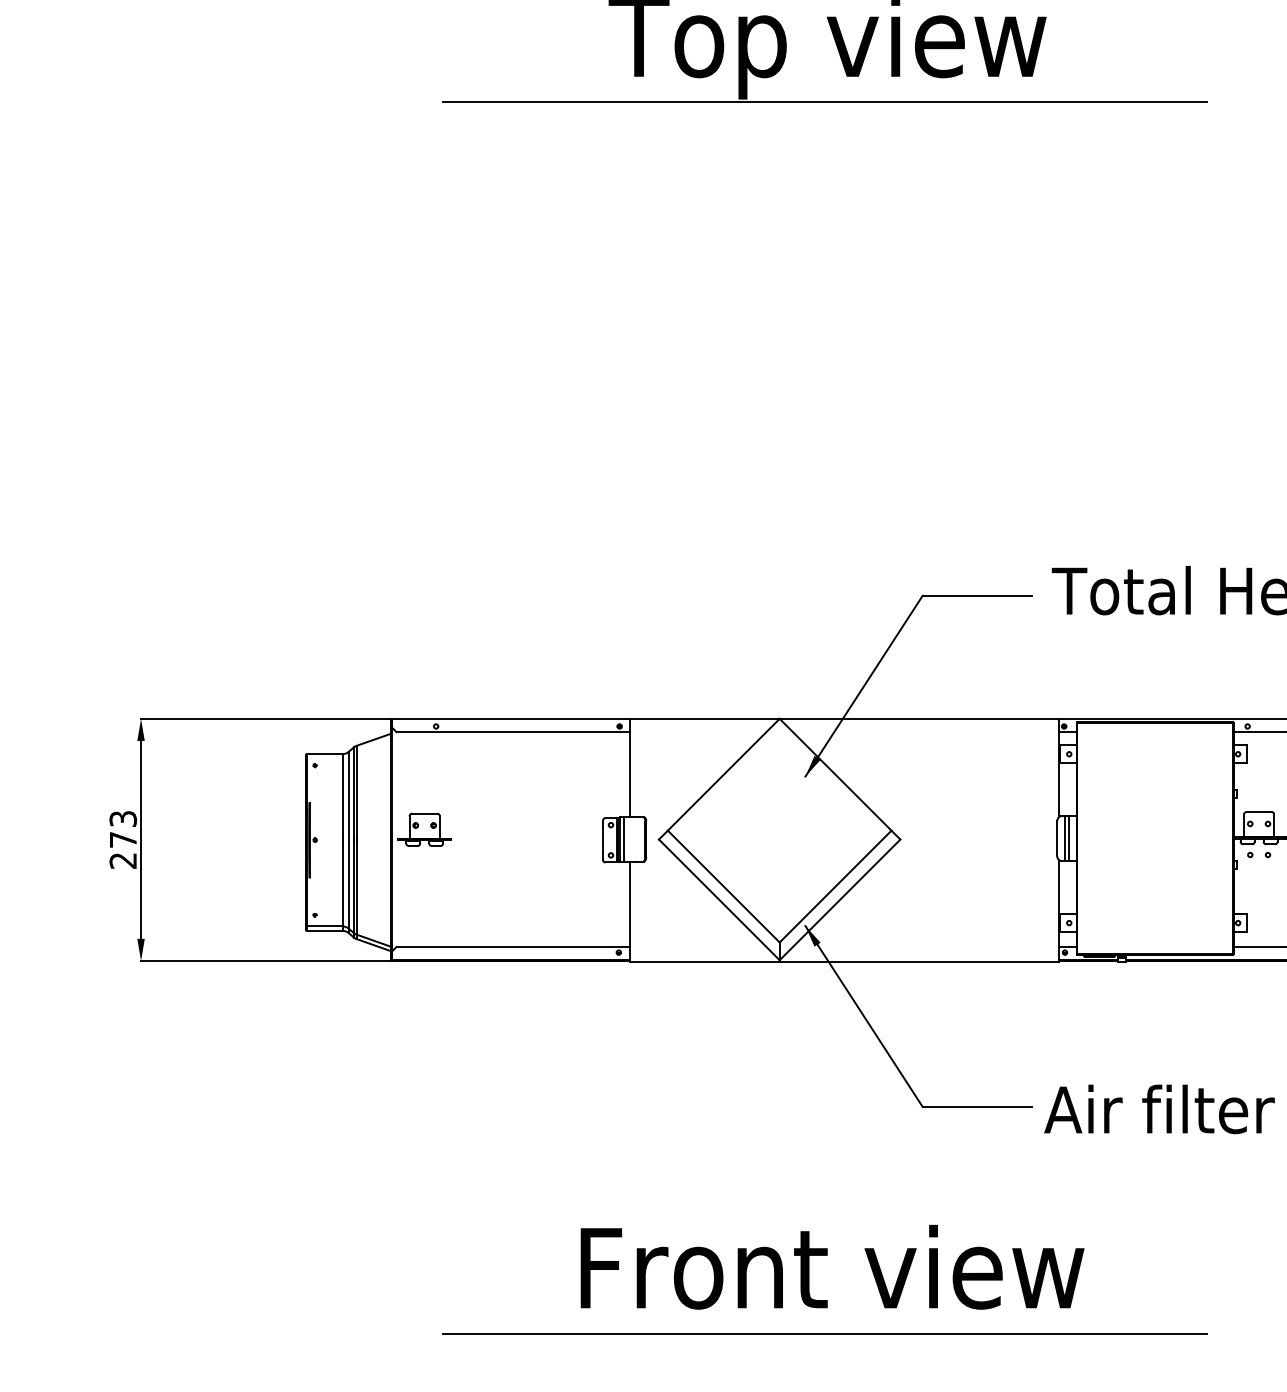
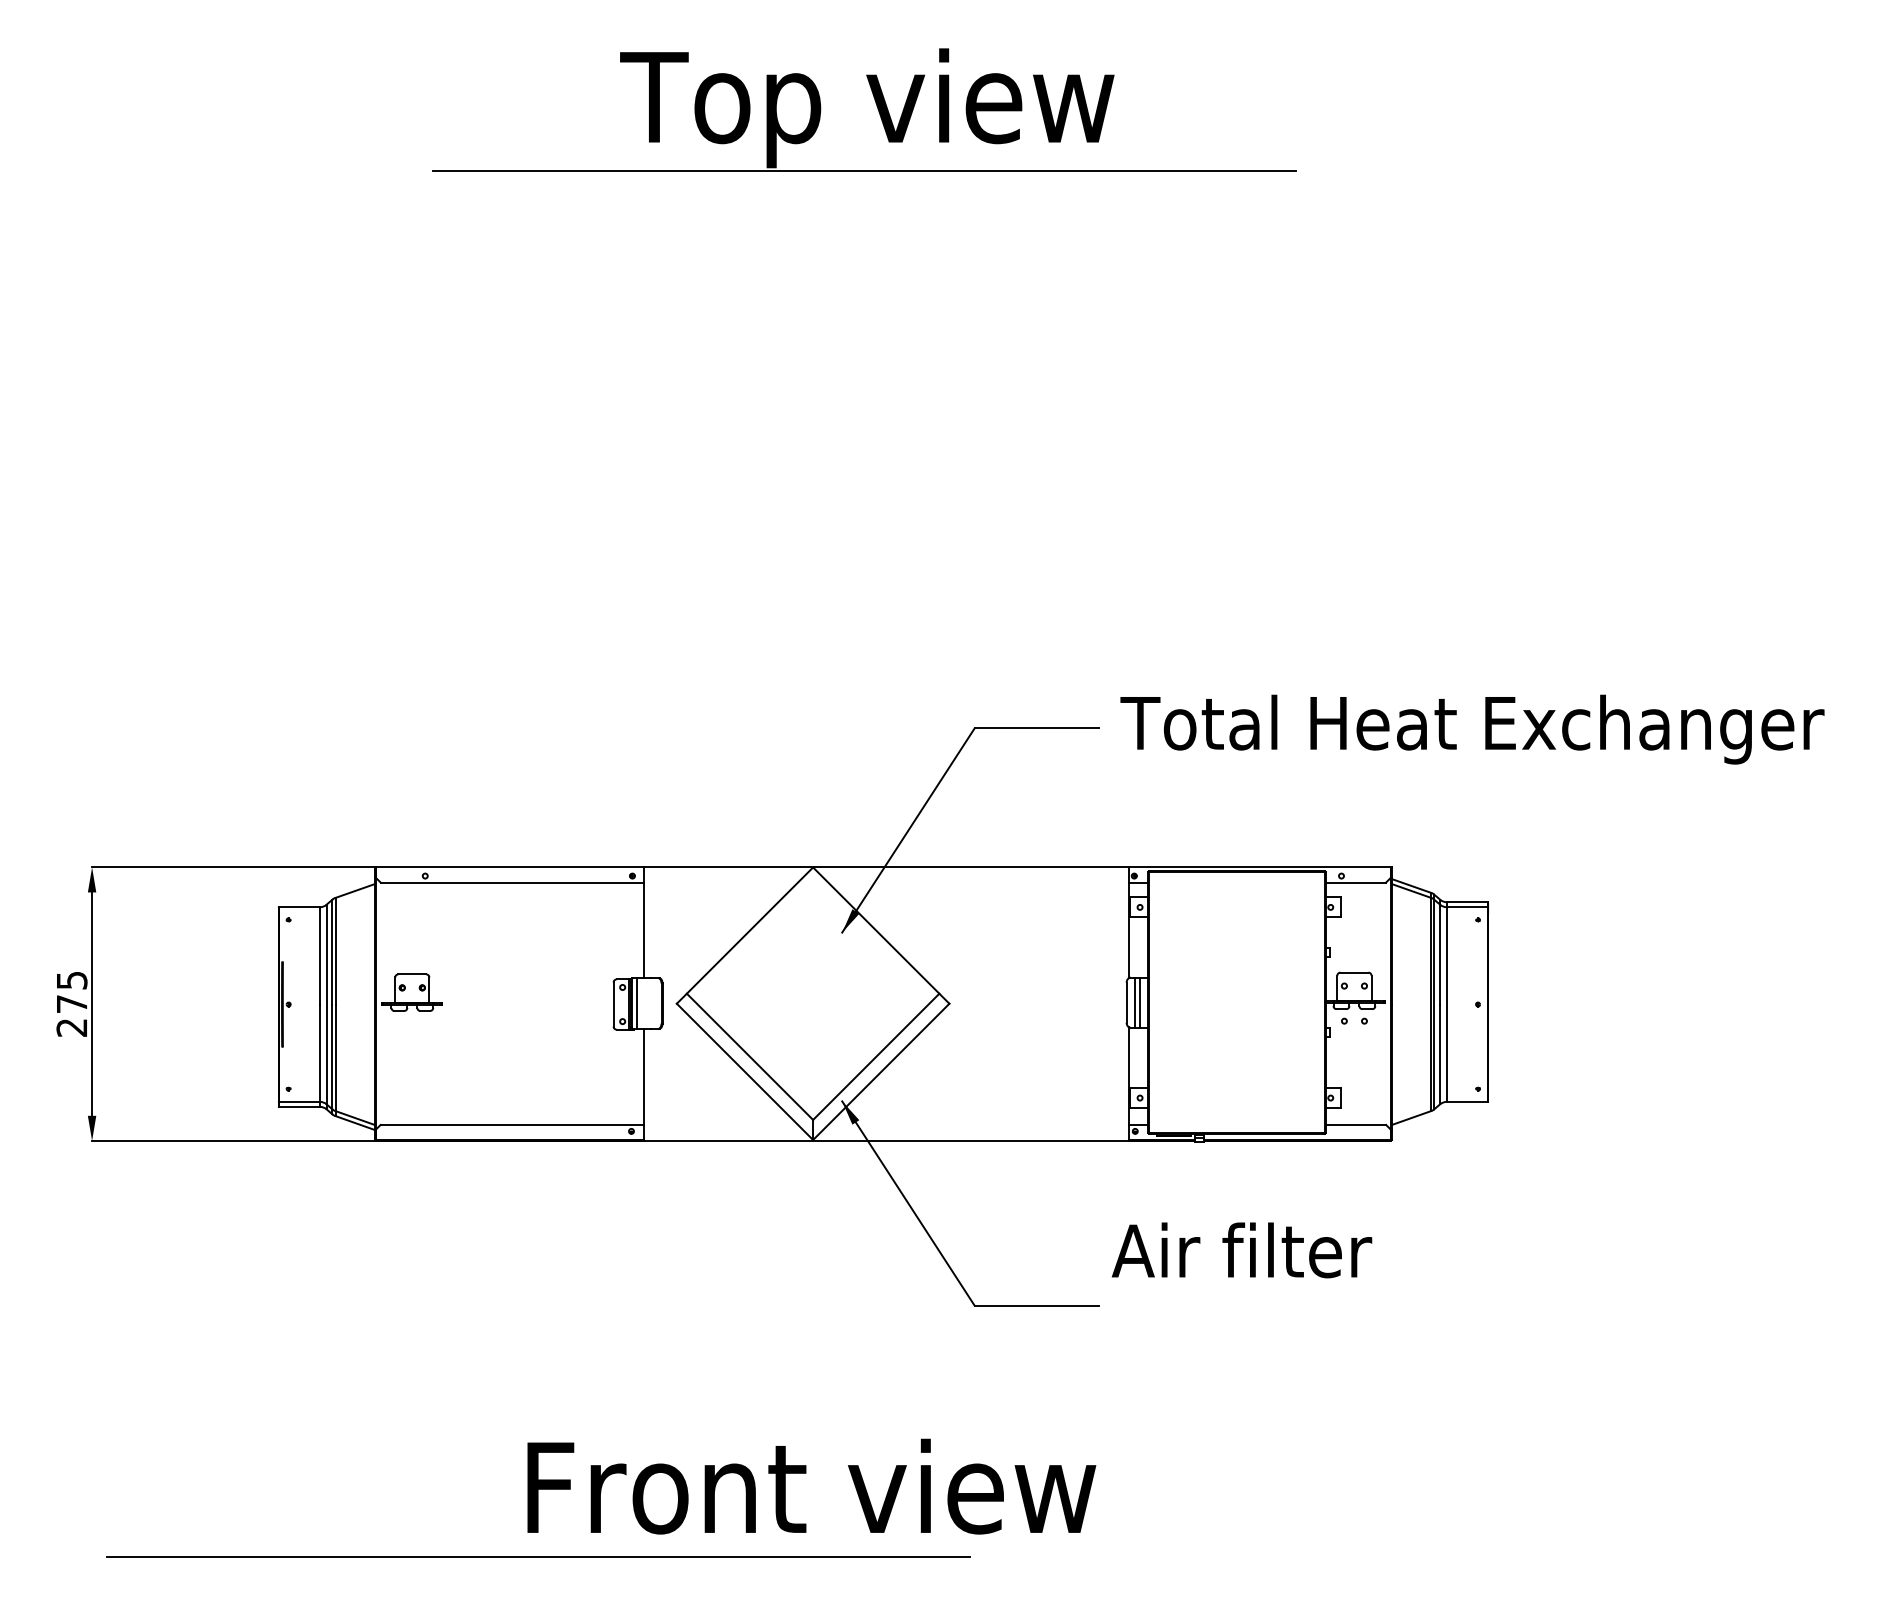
text: (122, 818) -> (71, 979), 273 -> 275
text: (1159, 1109) -> (1241, 1250), moved
text: (832, 1267) -> (811, 1486), moved
line: (825, 1333) -> (538, 1556), moved

